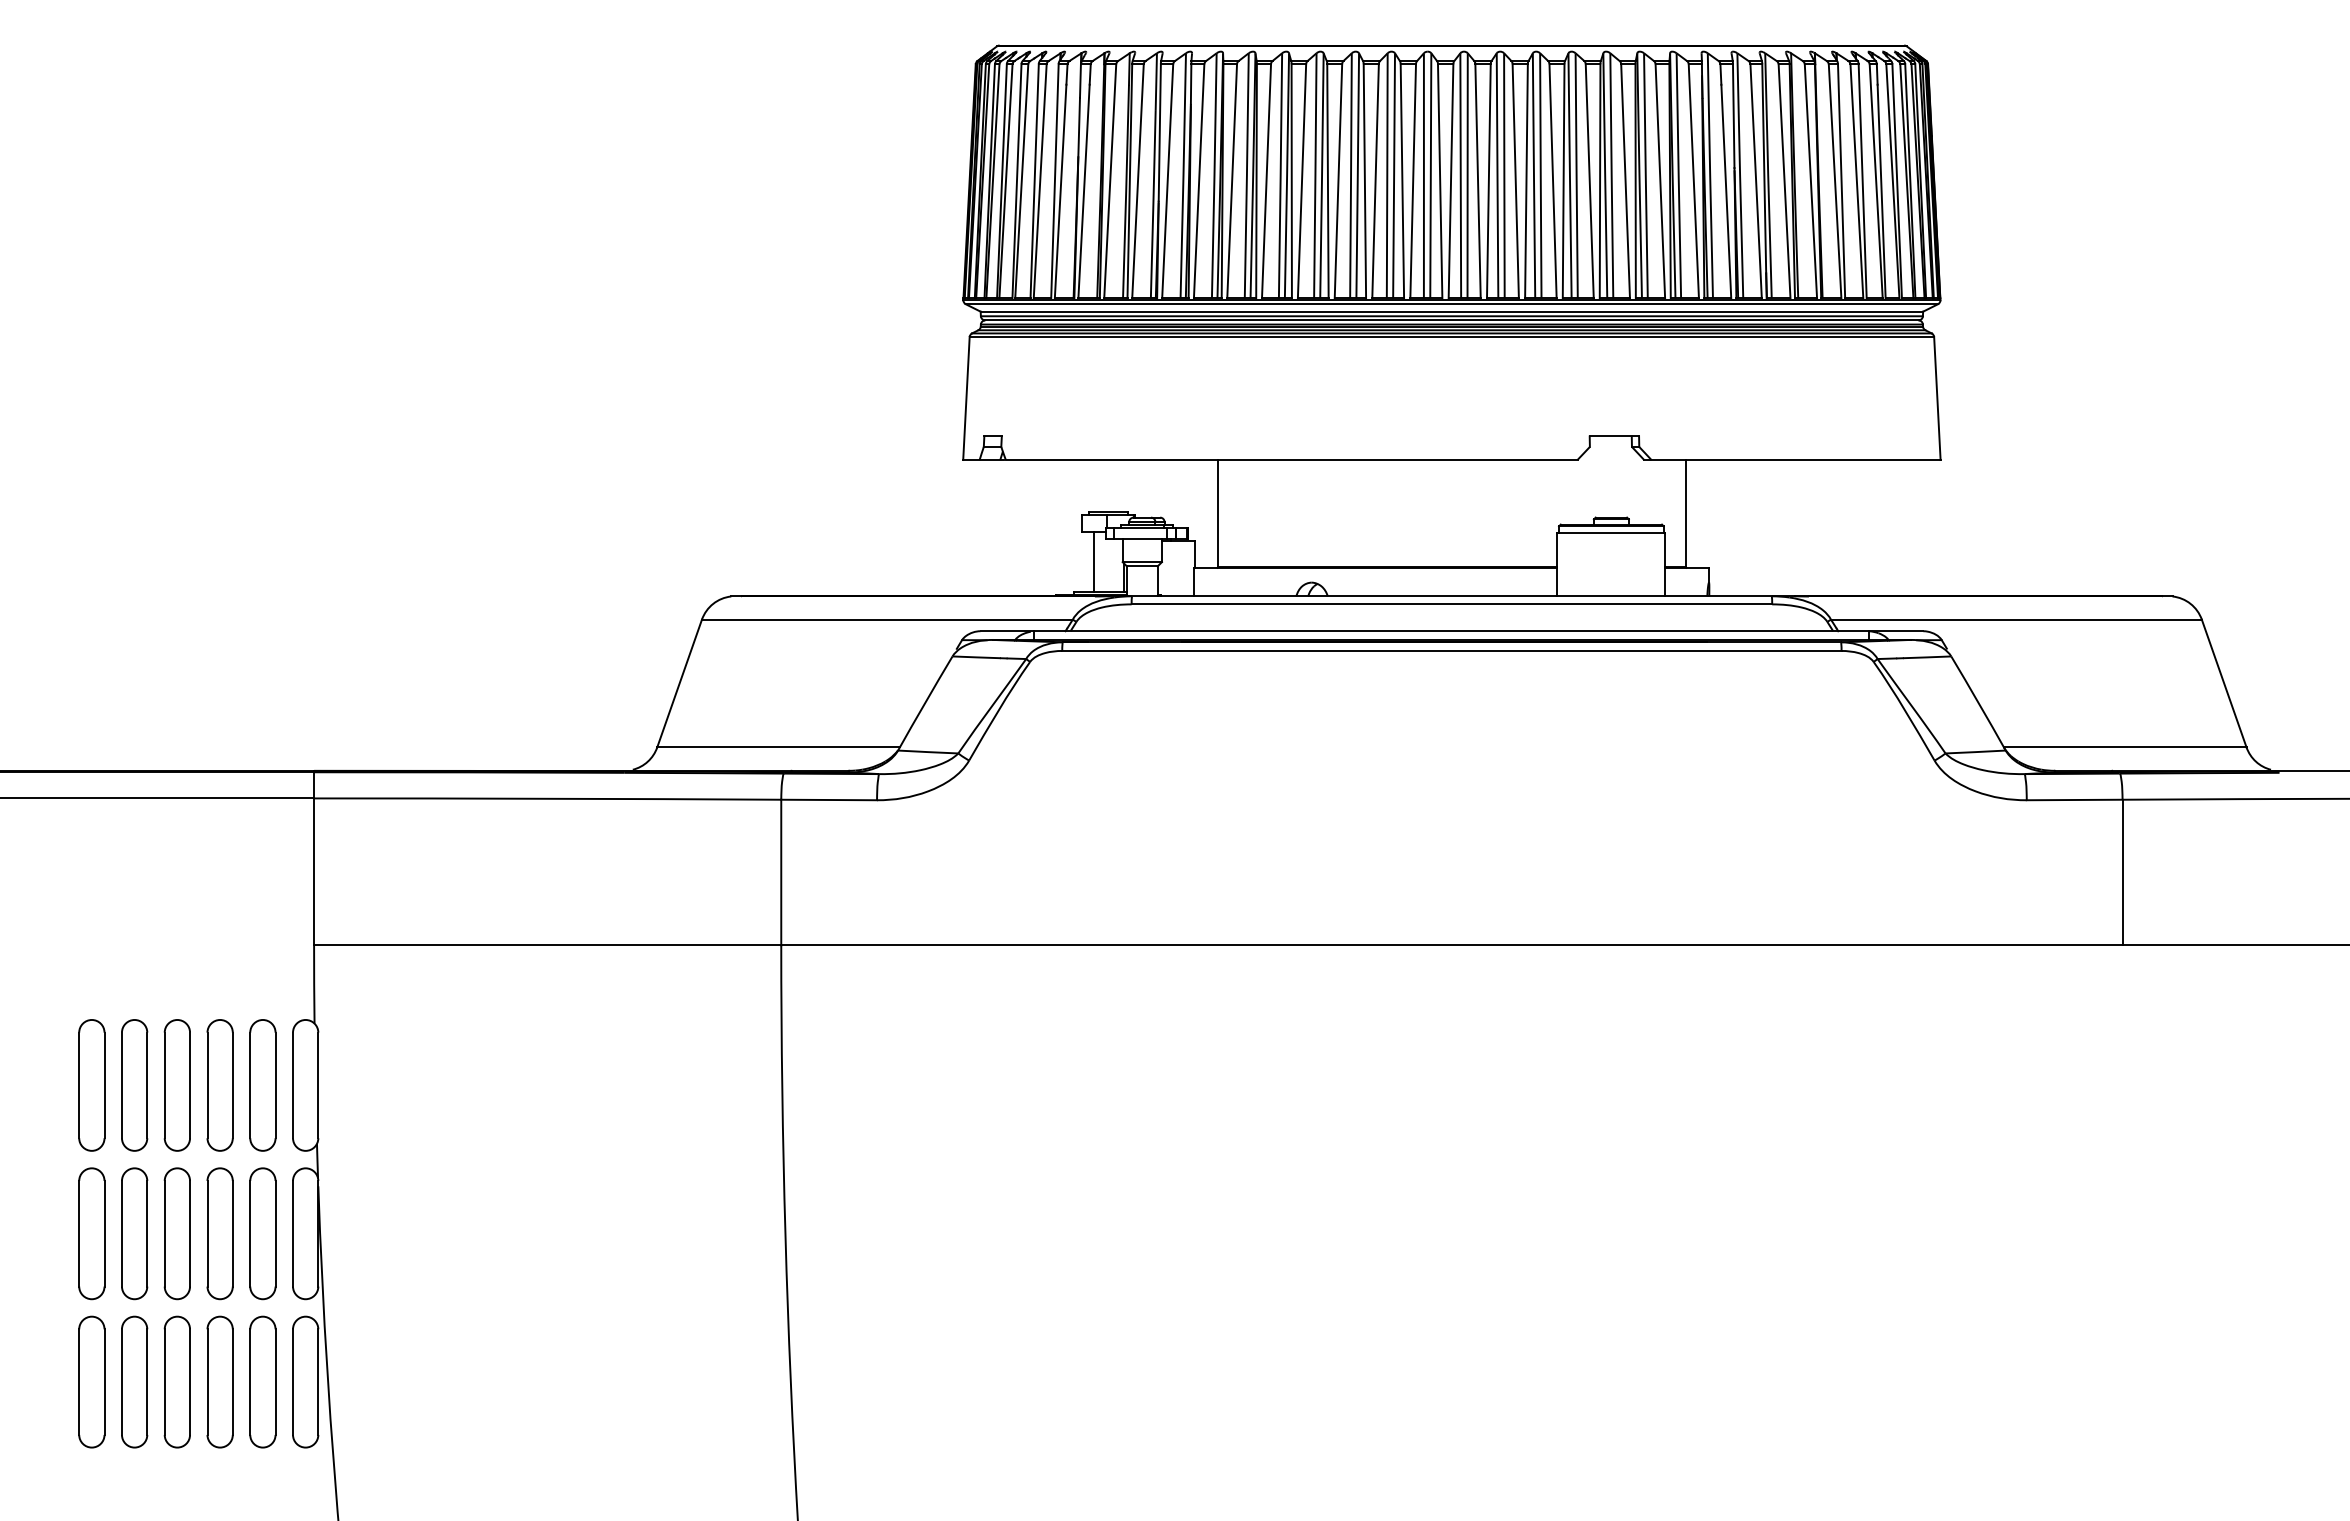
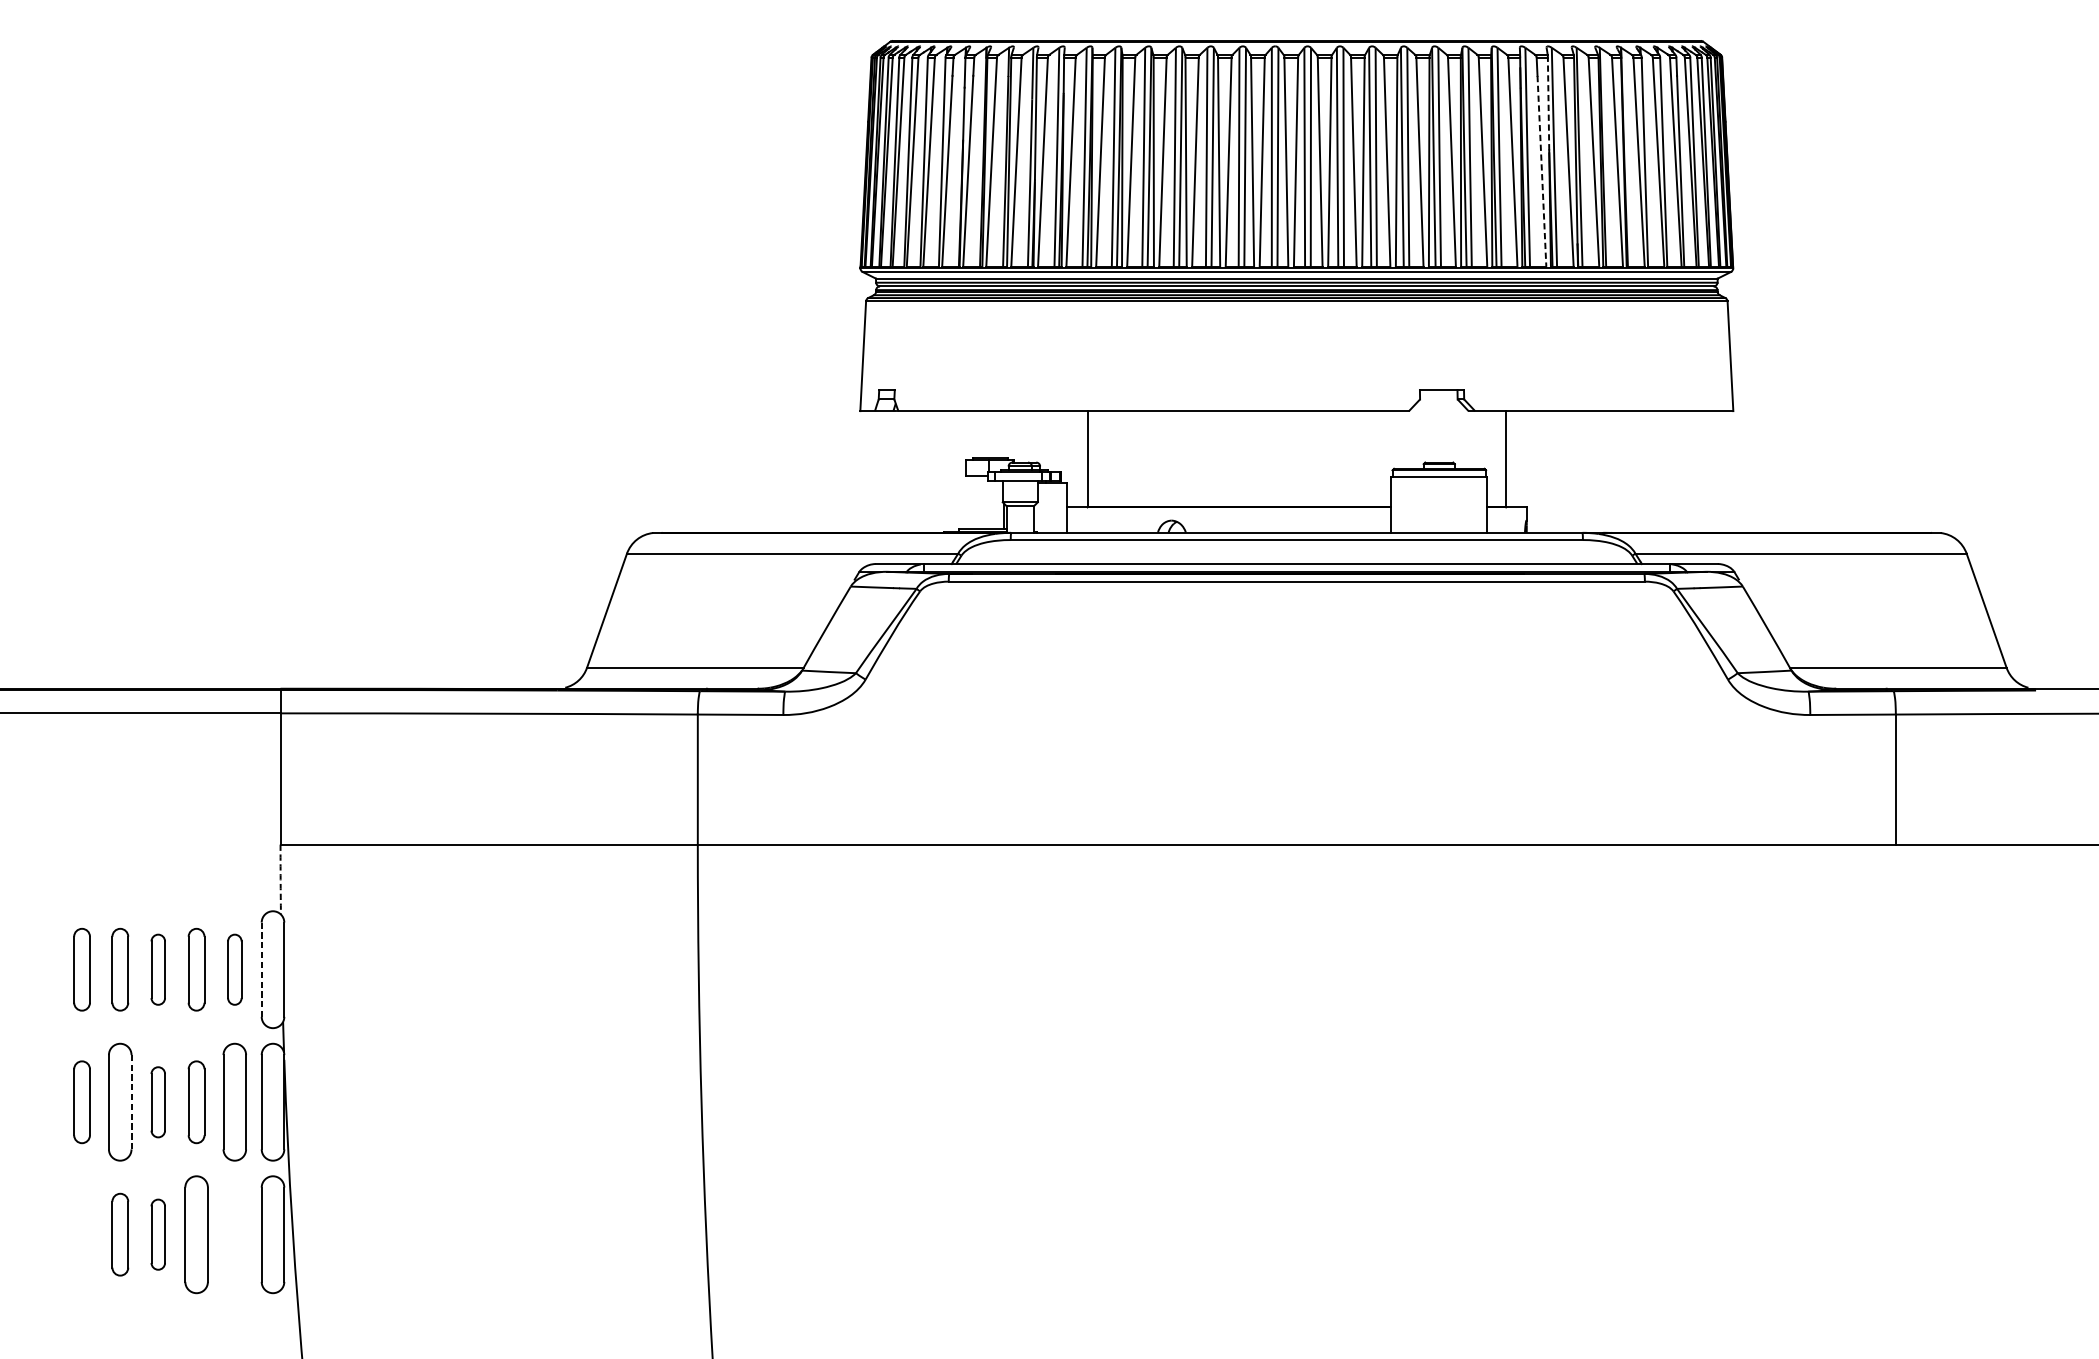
line: (1733, 116) -> (1548, 104), solid -> dashed
line: (1726, 191) -> (1542, 171), solid -> dashed
line: (1093, 561) -> (976, 501), removed
arc: (314, 984) -> (280, 879), solid -> dashed
part: (91, 1085) -> (81, 969), size x0.7
part: (134, 1085) -> (120, 969), size x0.7
part: (176, 1085) -> (157, 969), size x0.6
part: (219, 1085) -> (196, 969), size x0.7
part: (262, 1085) -> (234, 969), size x0.6
line: (293, 1085) -> (262, 969), solid -> dashed
part: (91, 1233) -> (81, 1101), size x0.7
line: (147, 1233) -> (131, 1101), solid -> dashed
part: (176, 1233) -> (157, 1101), size x0.6
part: (219, 1233) -> (196, 1101), size x0.7
part: (91, 1381) -> (81, 1234), removed
part: (134, 1381) -> (120, 1234), size x0.7
part: (176, 1381) -> (157, 1234), size x0.6
part: (262, 1381) -> (234, 1234), removed

